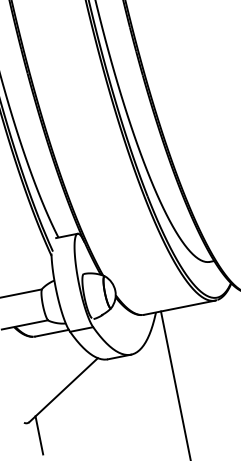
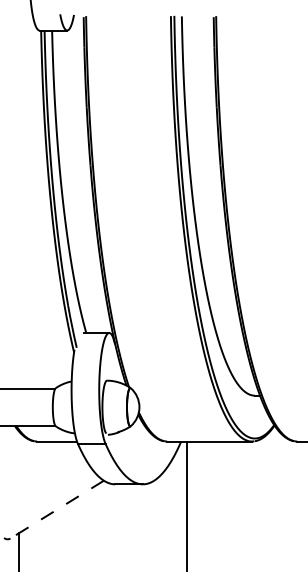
line: (63, 389) -> (57, 509), solid -> dashed

